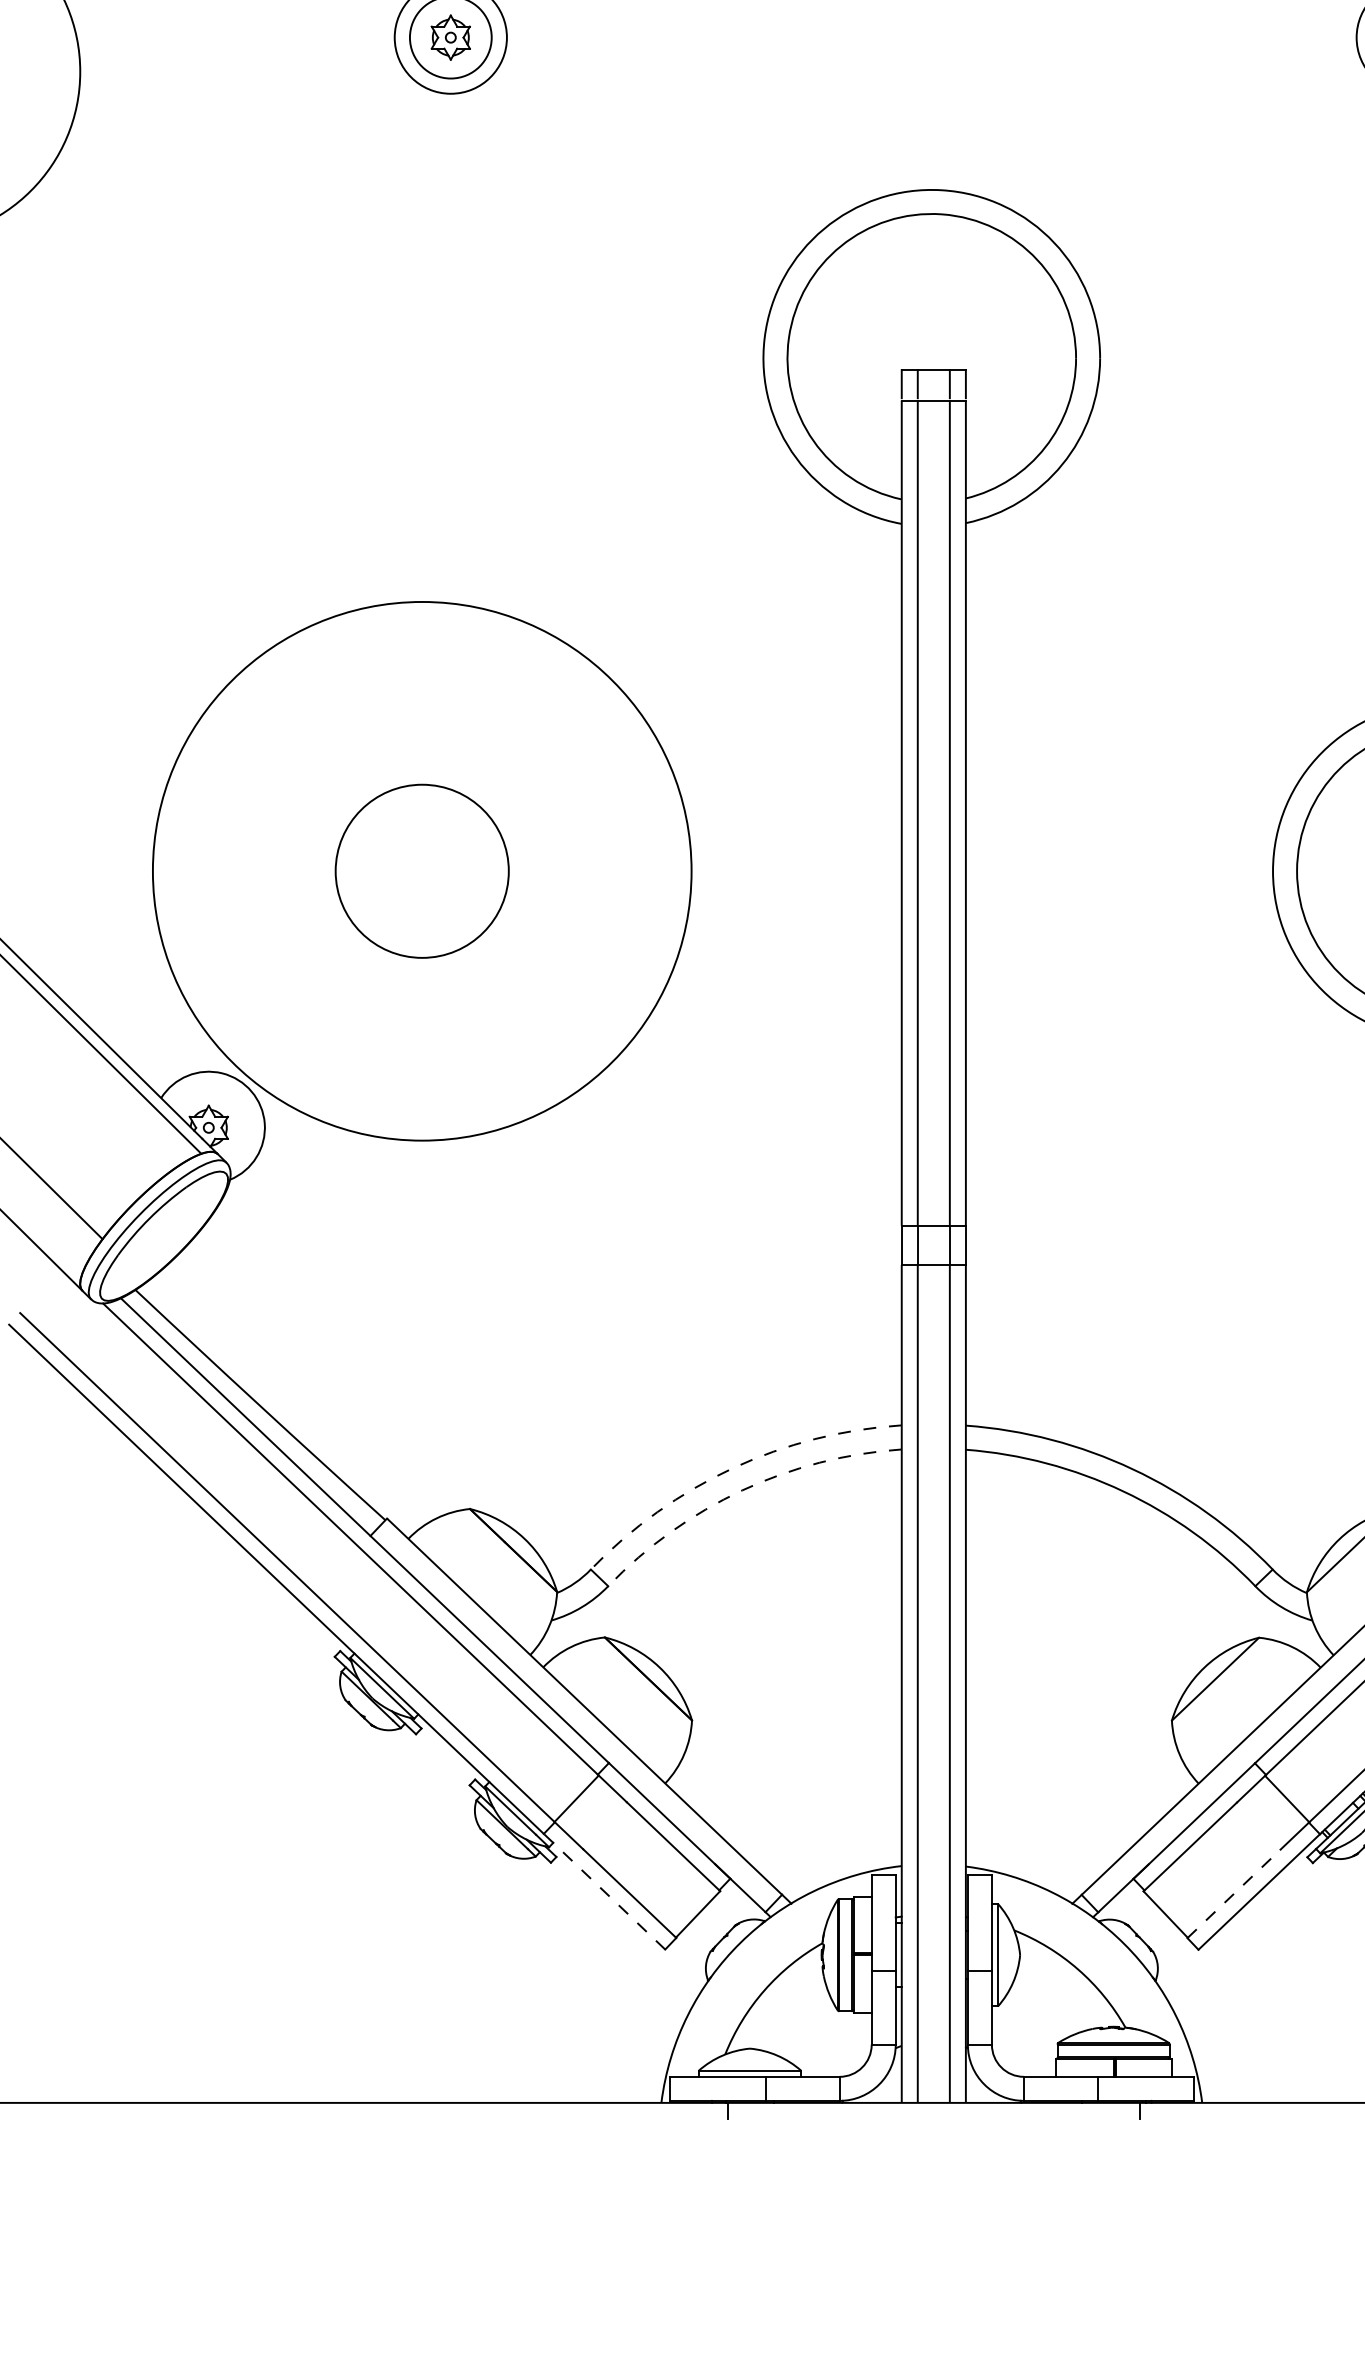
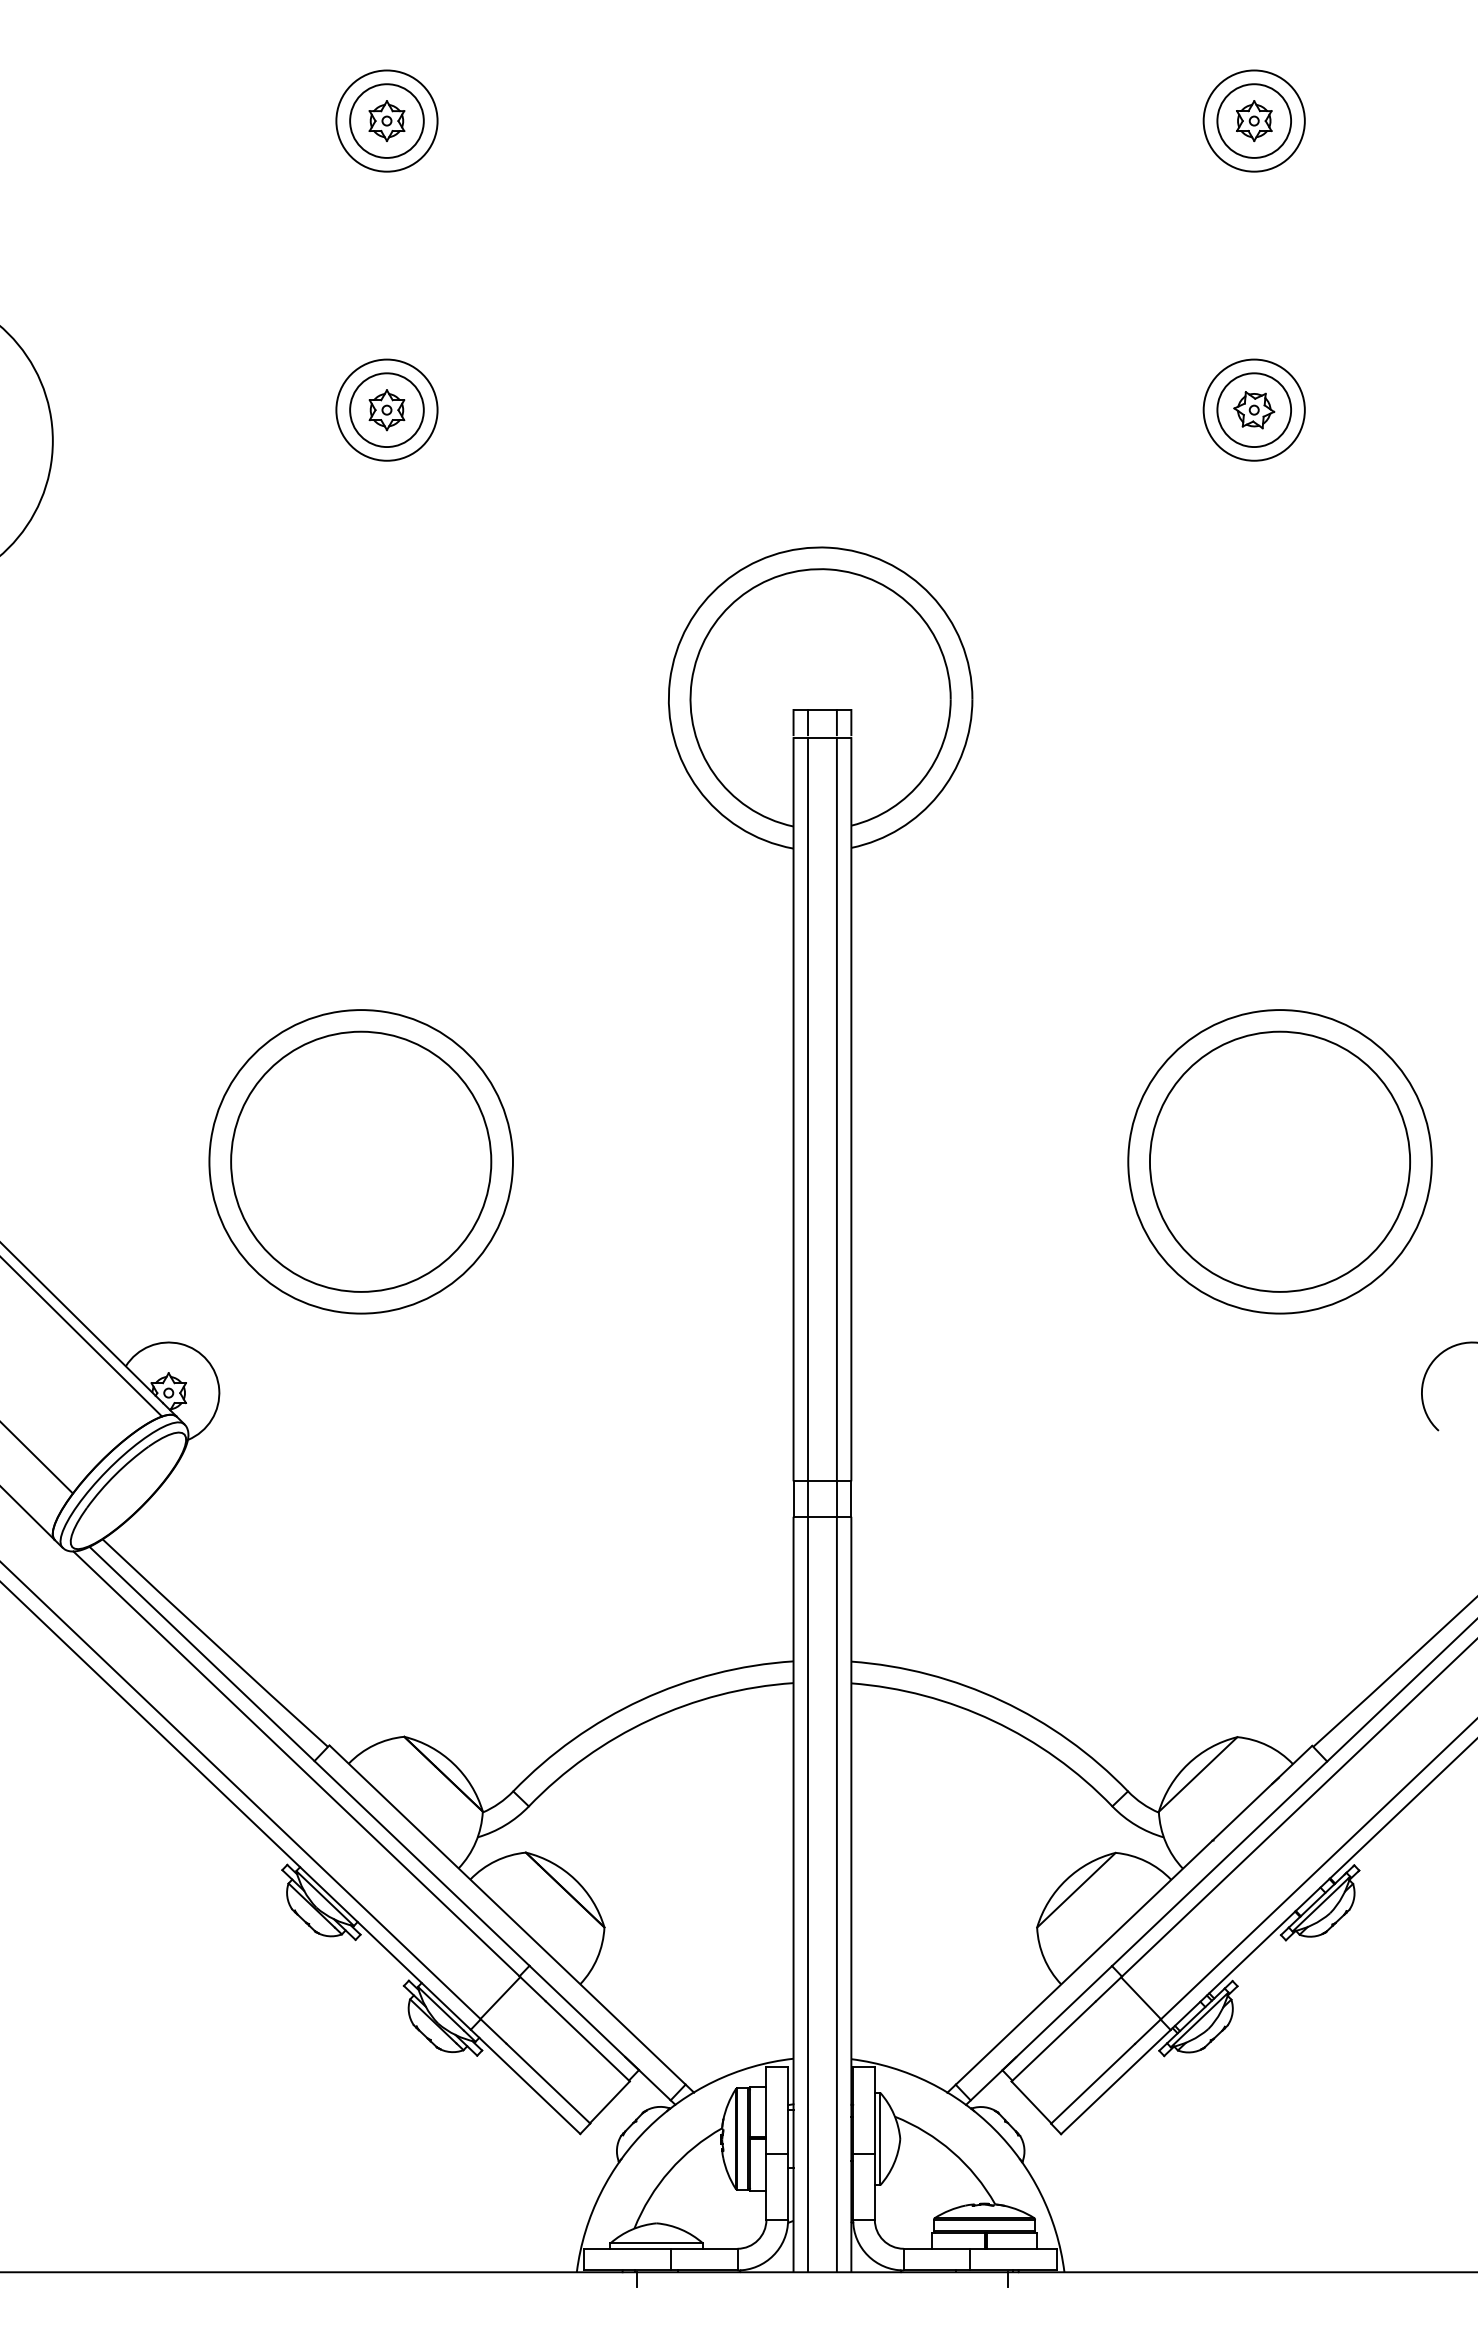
circle: (421, 870) -> (360, 1161), size x0.62
circle: (422, 870) -> (361, 1161), size x1.67
arc: (733, 1468) -> (641, 1700), dashed -> solid
arc: (741, 1490) -> (649, 1720), dashed -> solid
line: (604, 1891) -> (525, 2081), dashed -> solid
line: (1234, 1893) -> (1093, 2083), dashed -> solid

